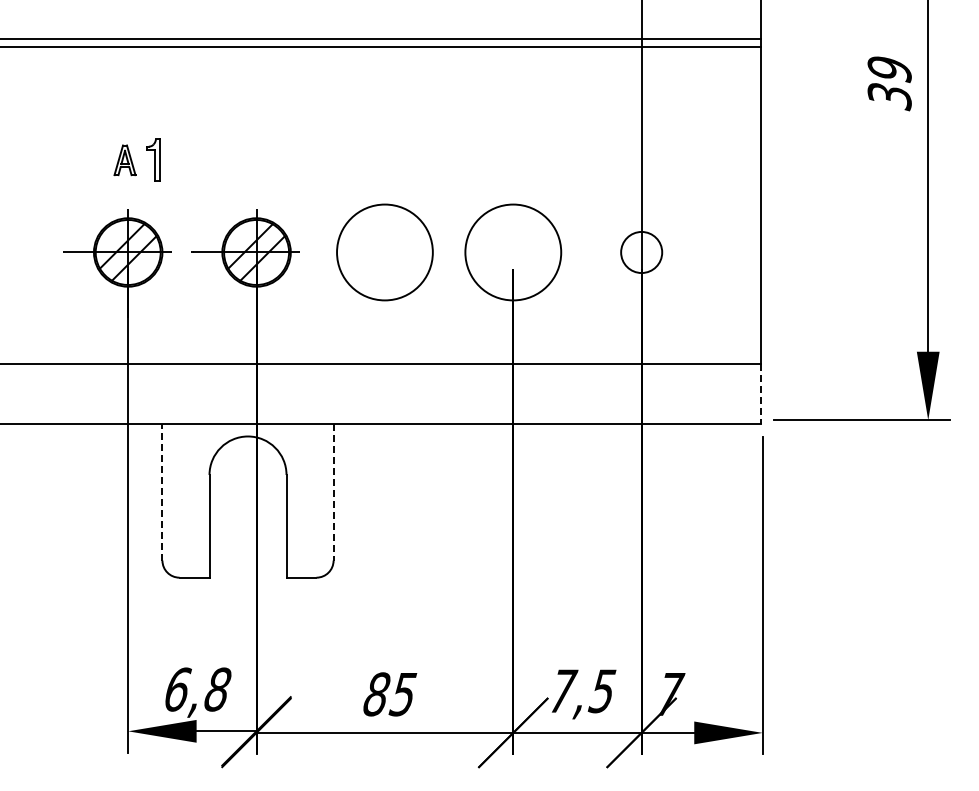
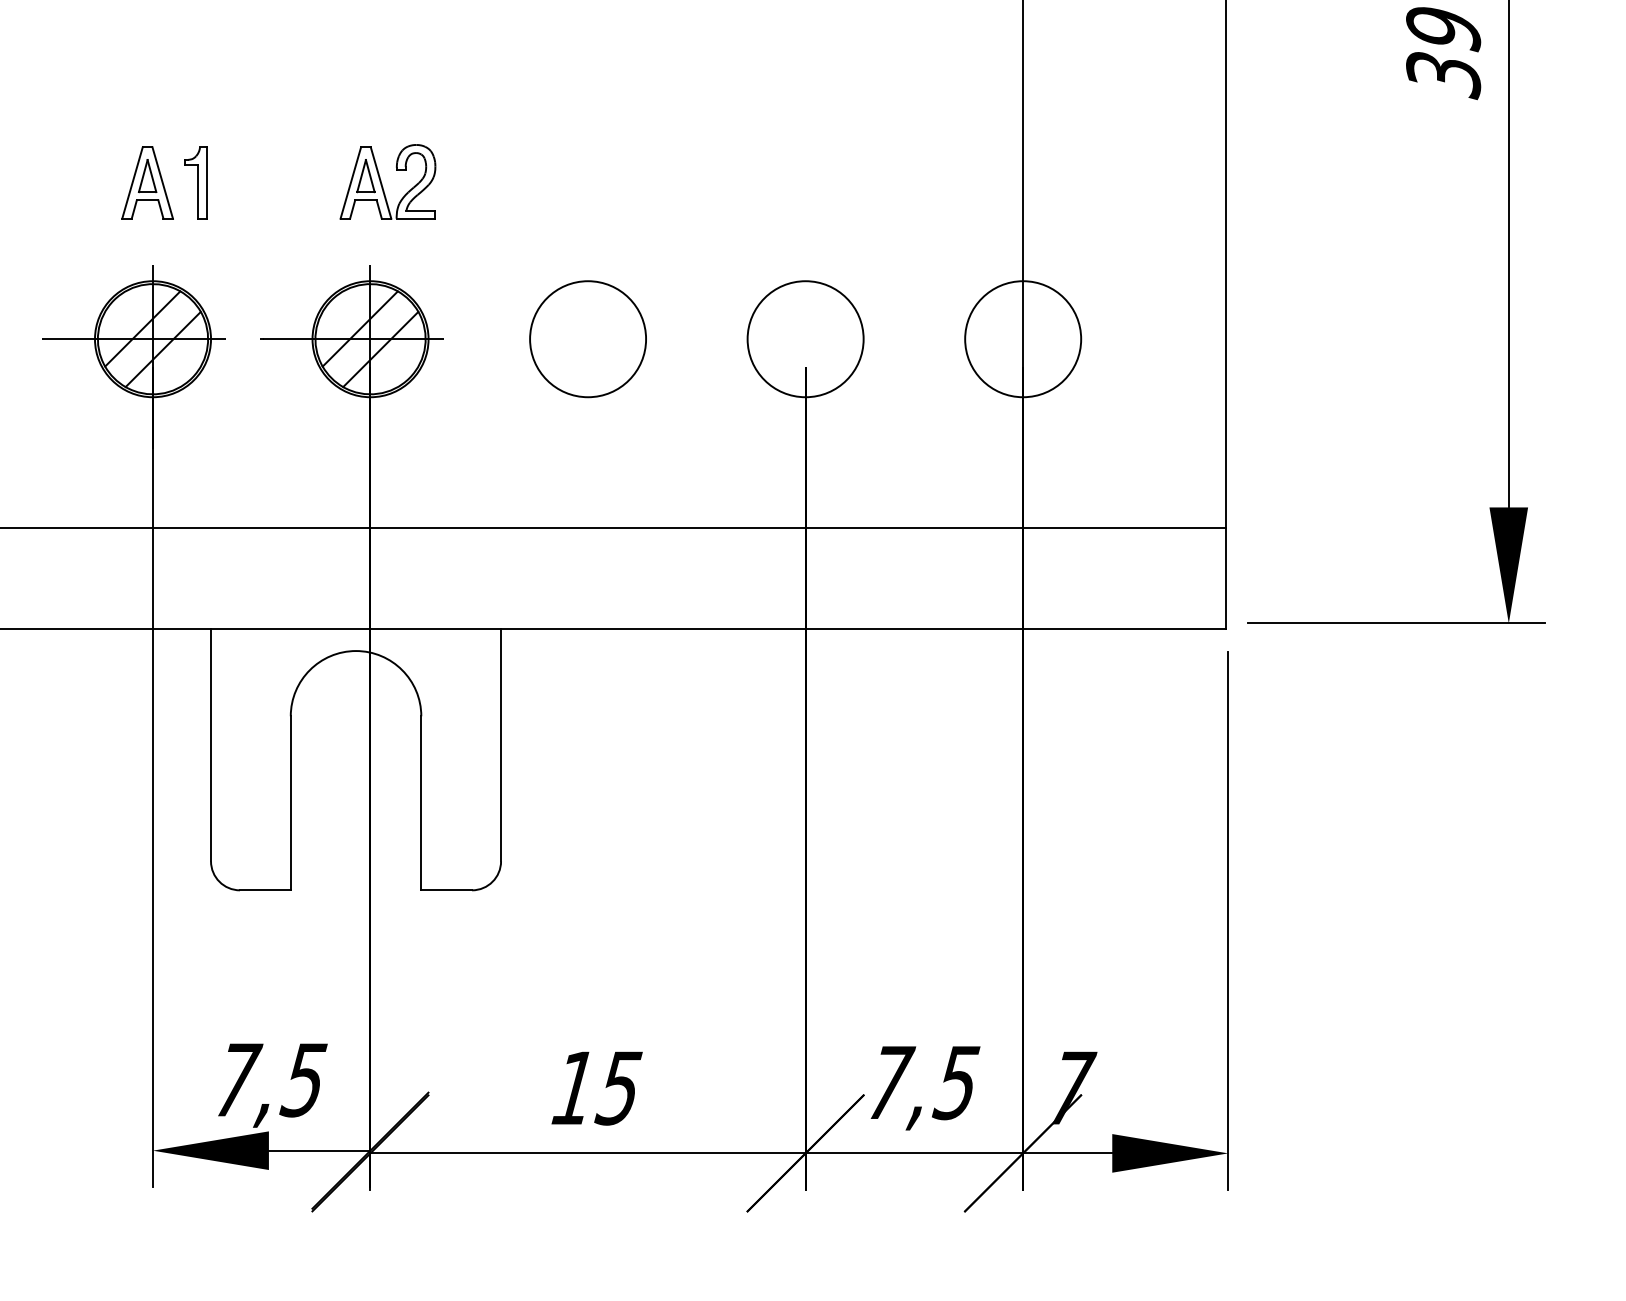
part: (266, 159) -> (387, 181), added
part: (124, 160) -> (146, 183), size x1.43
circle: (384, 252) -> (587, 339), size x0.71
circle: (513, 252) -> (805, 339), size x0.71
circle: (641, 252) -> (1022, 339), size x1.67
line: (761, 393) -> (1226, 578), dashed -> solid
line: (162, 491) -> (211, 744), dashed -> solid
line: (333, 492) -> (500, 745), dashed -> solid
text: (198, 689) -> (272, 1079), 6,8 -> 7,5
text: (376, 694) -> (573, 1088), 85 -> 15

